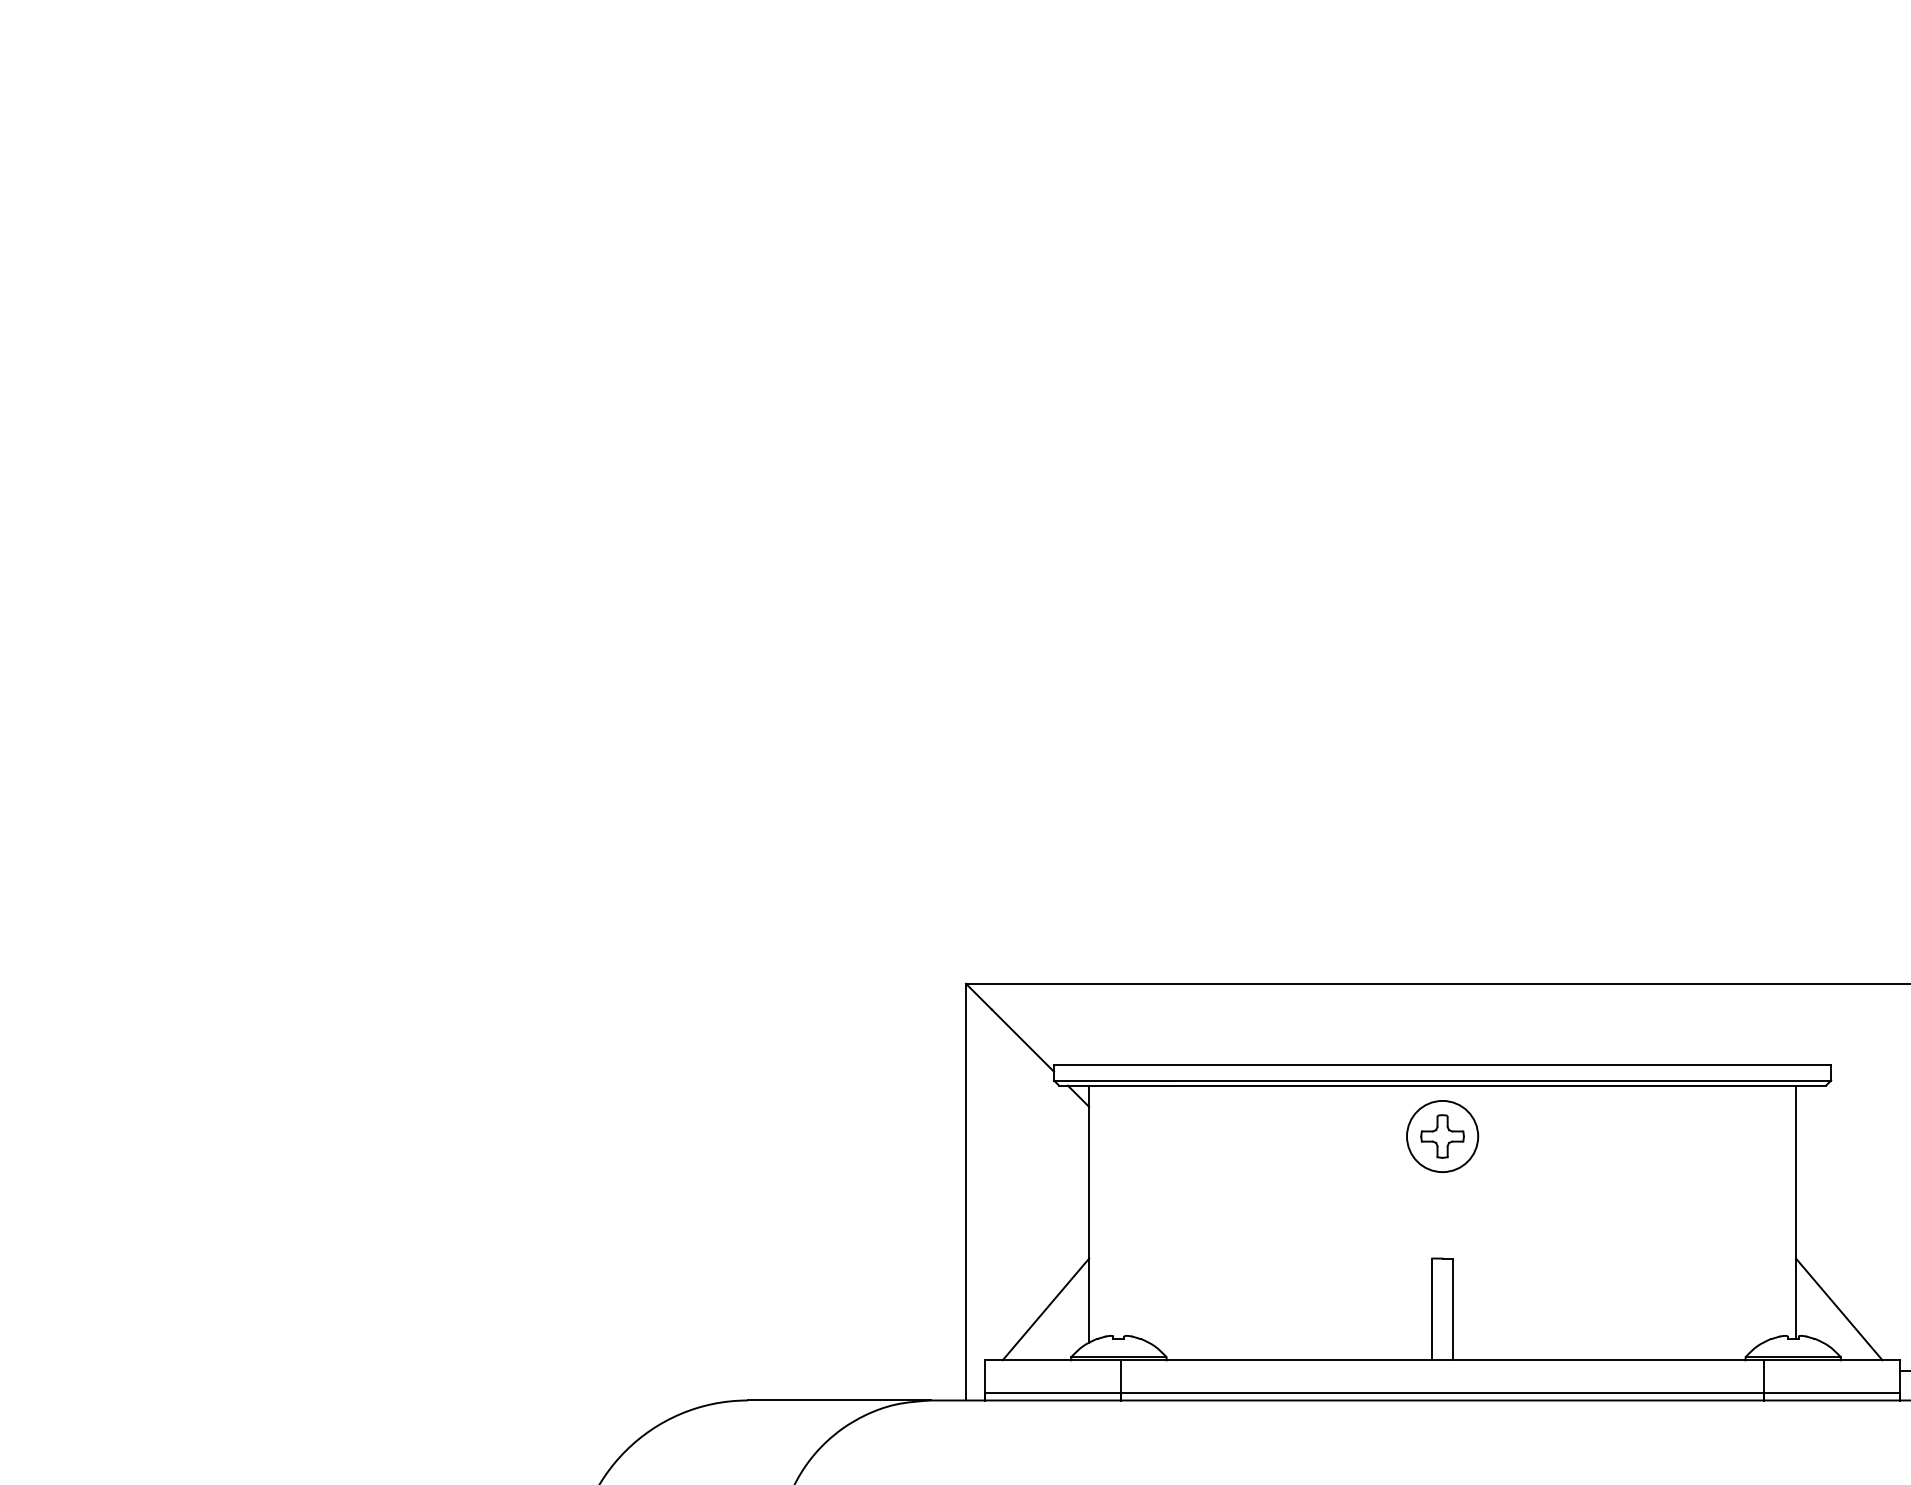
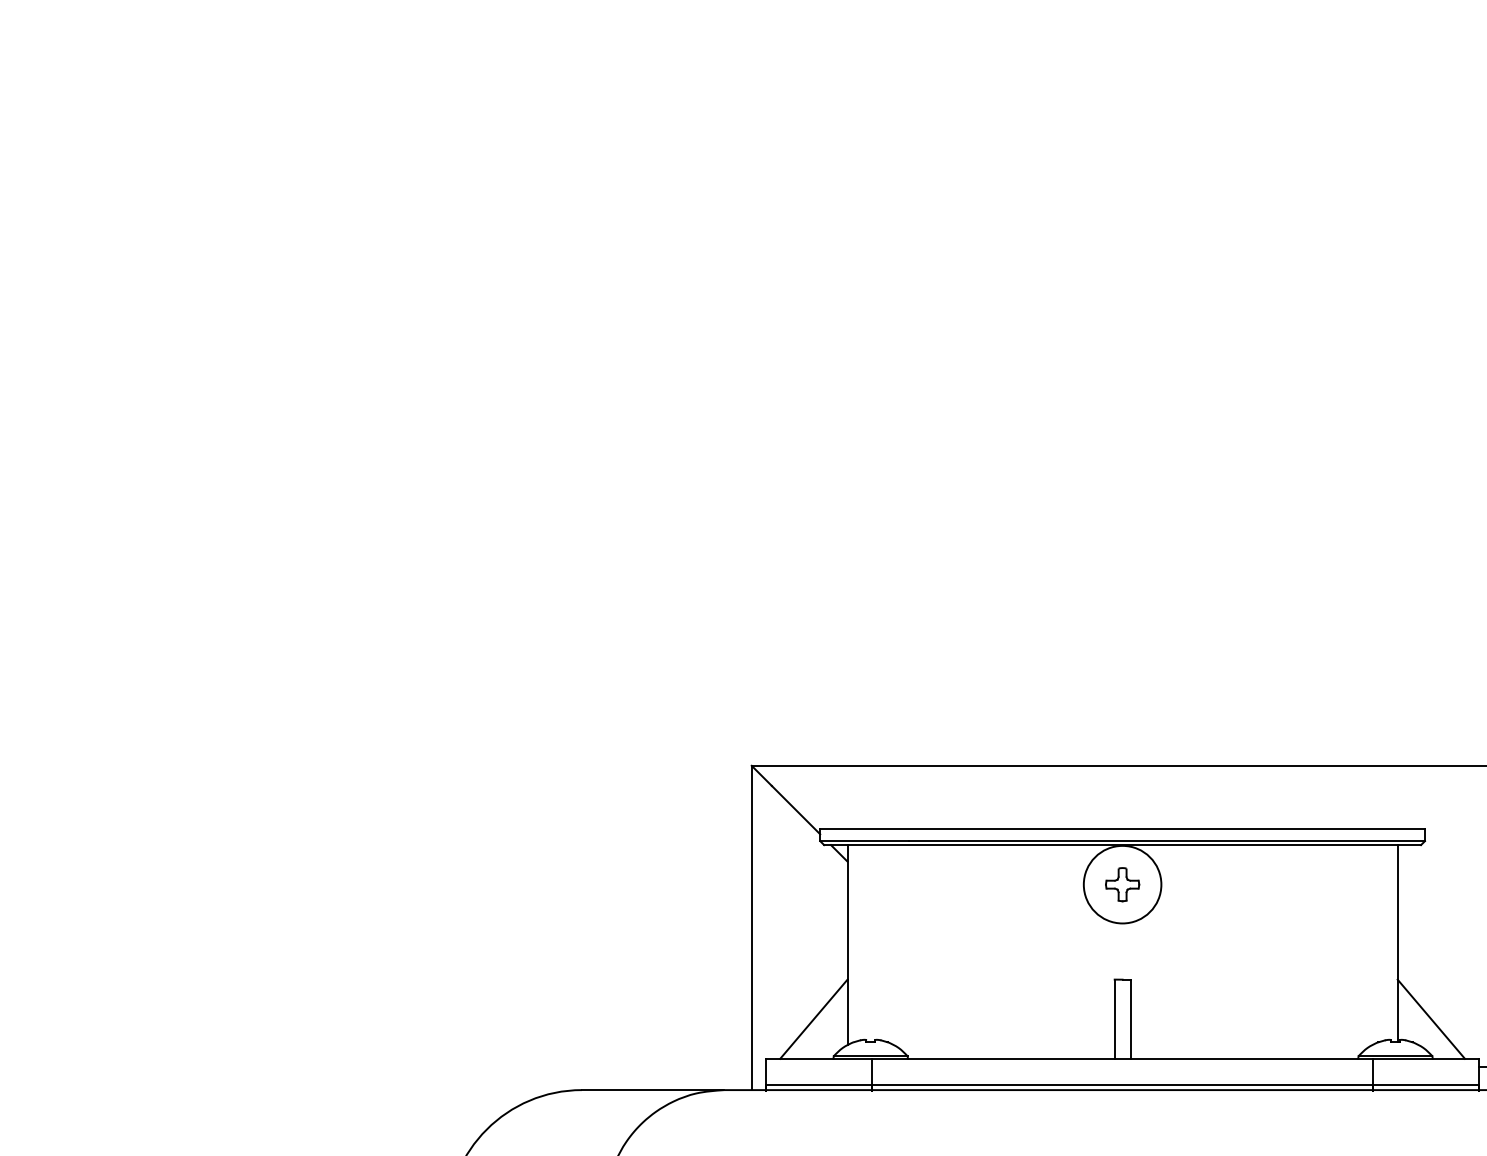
circle: (1442, 1136) -> (1122, 884), size x1.4

